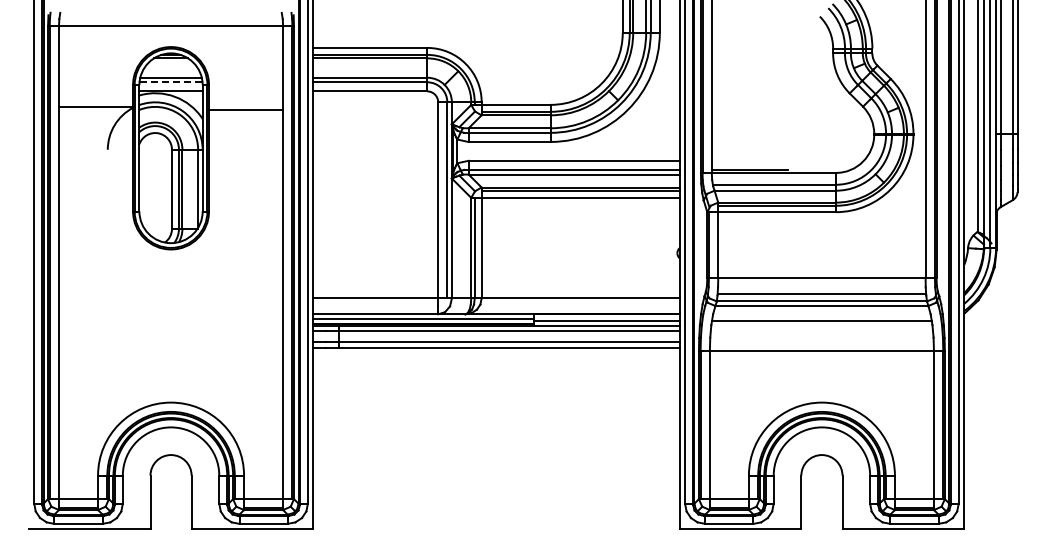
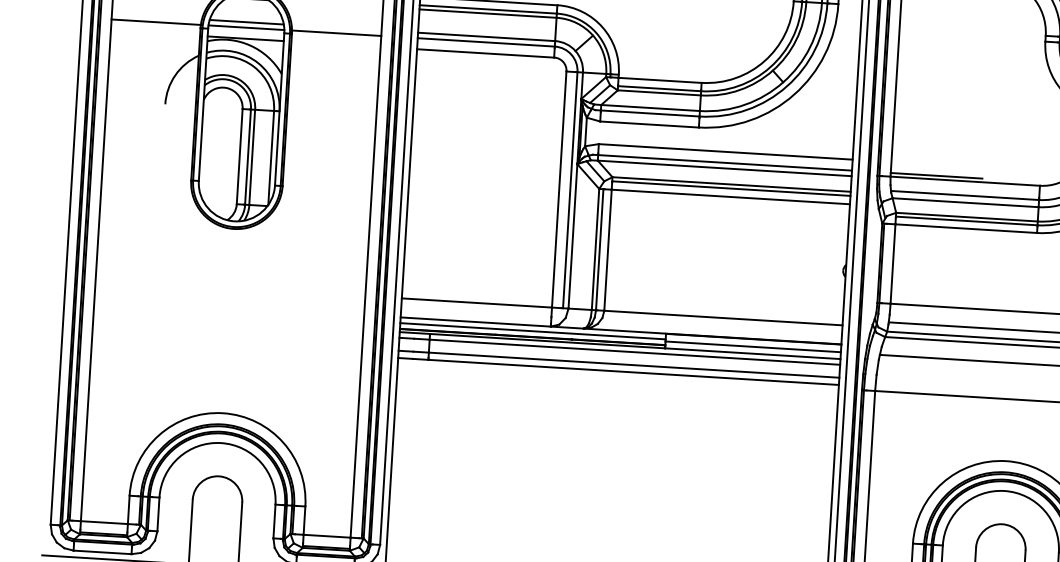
line: (171, 82) -> (246, 28), dashed -> solid
line: (96, 107) -> (156, 22), moved
line: (245, 110) -> (336, 33), moved

